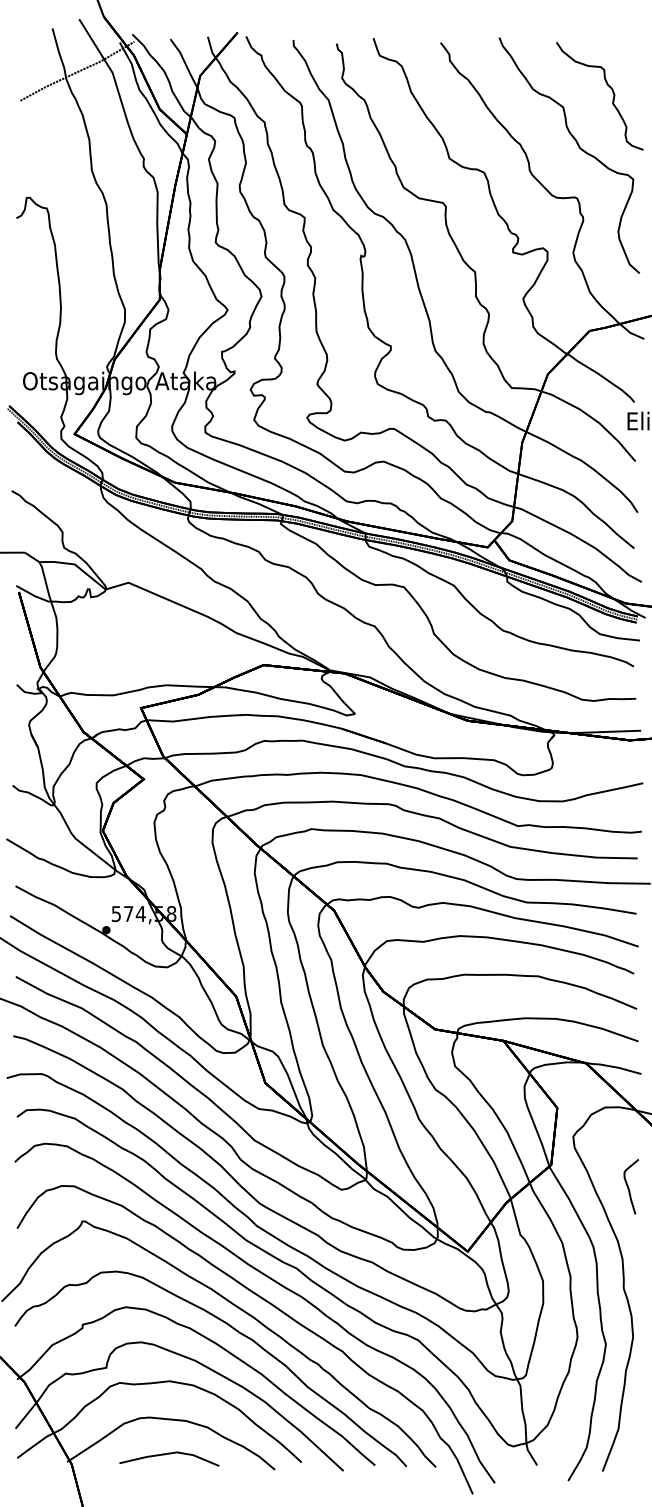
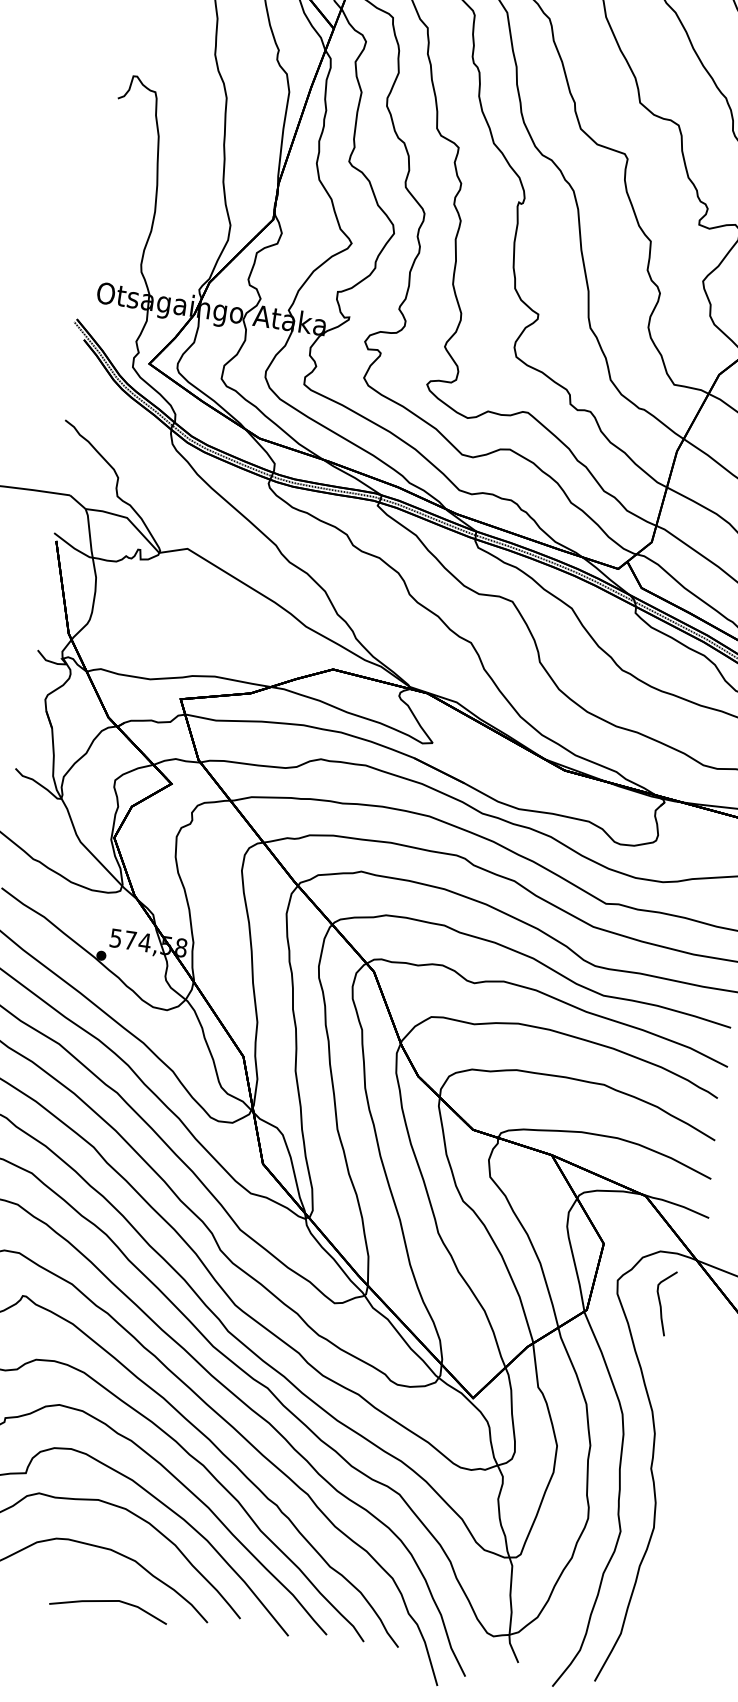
curve: (629, 1188) -> (661, 1304), moved
line: (169, 1454) -> (109, 1602), moved

